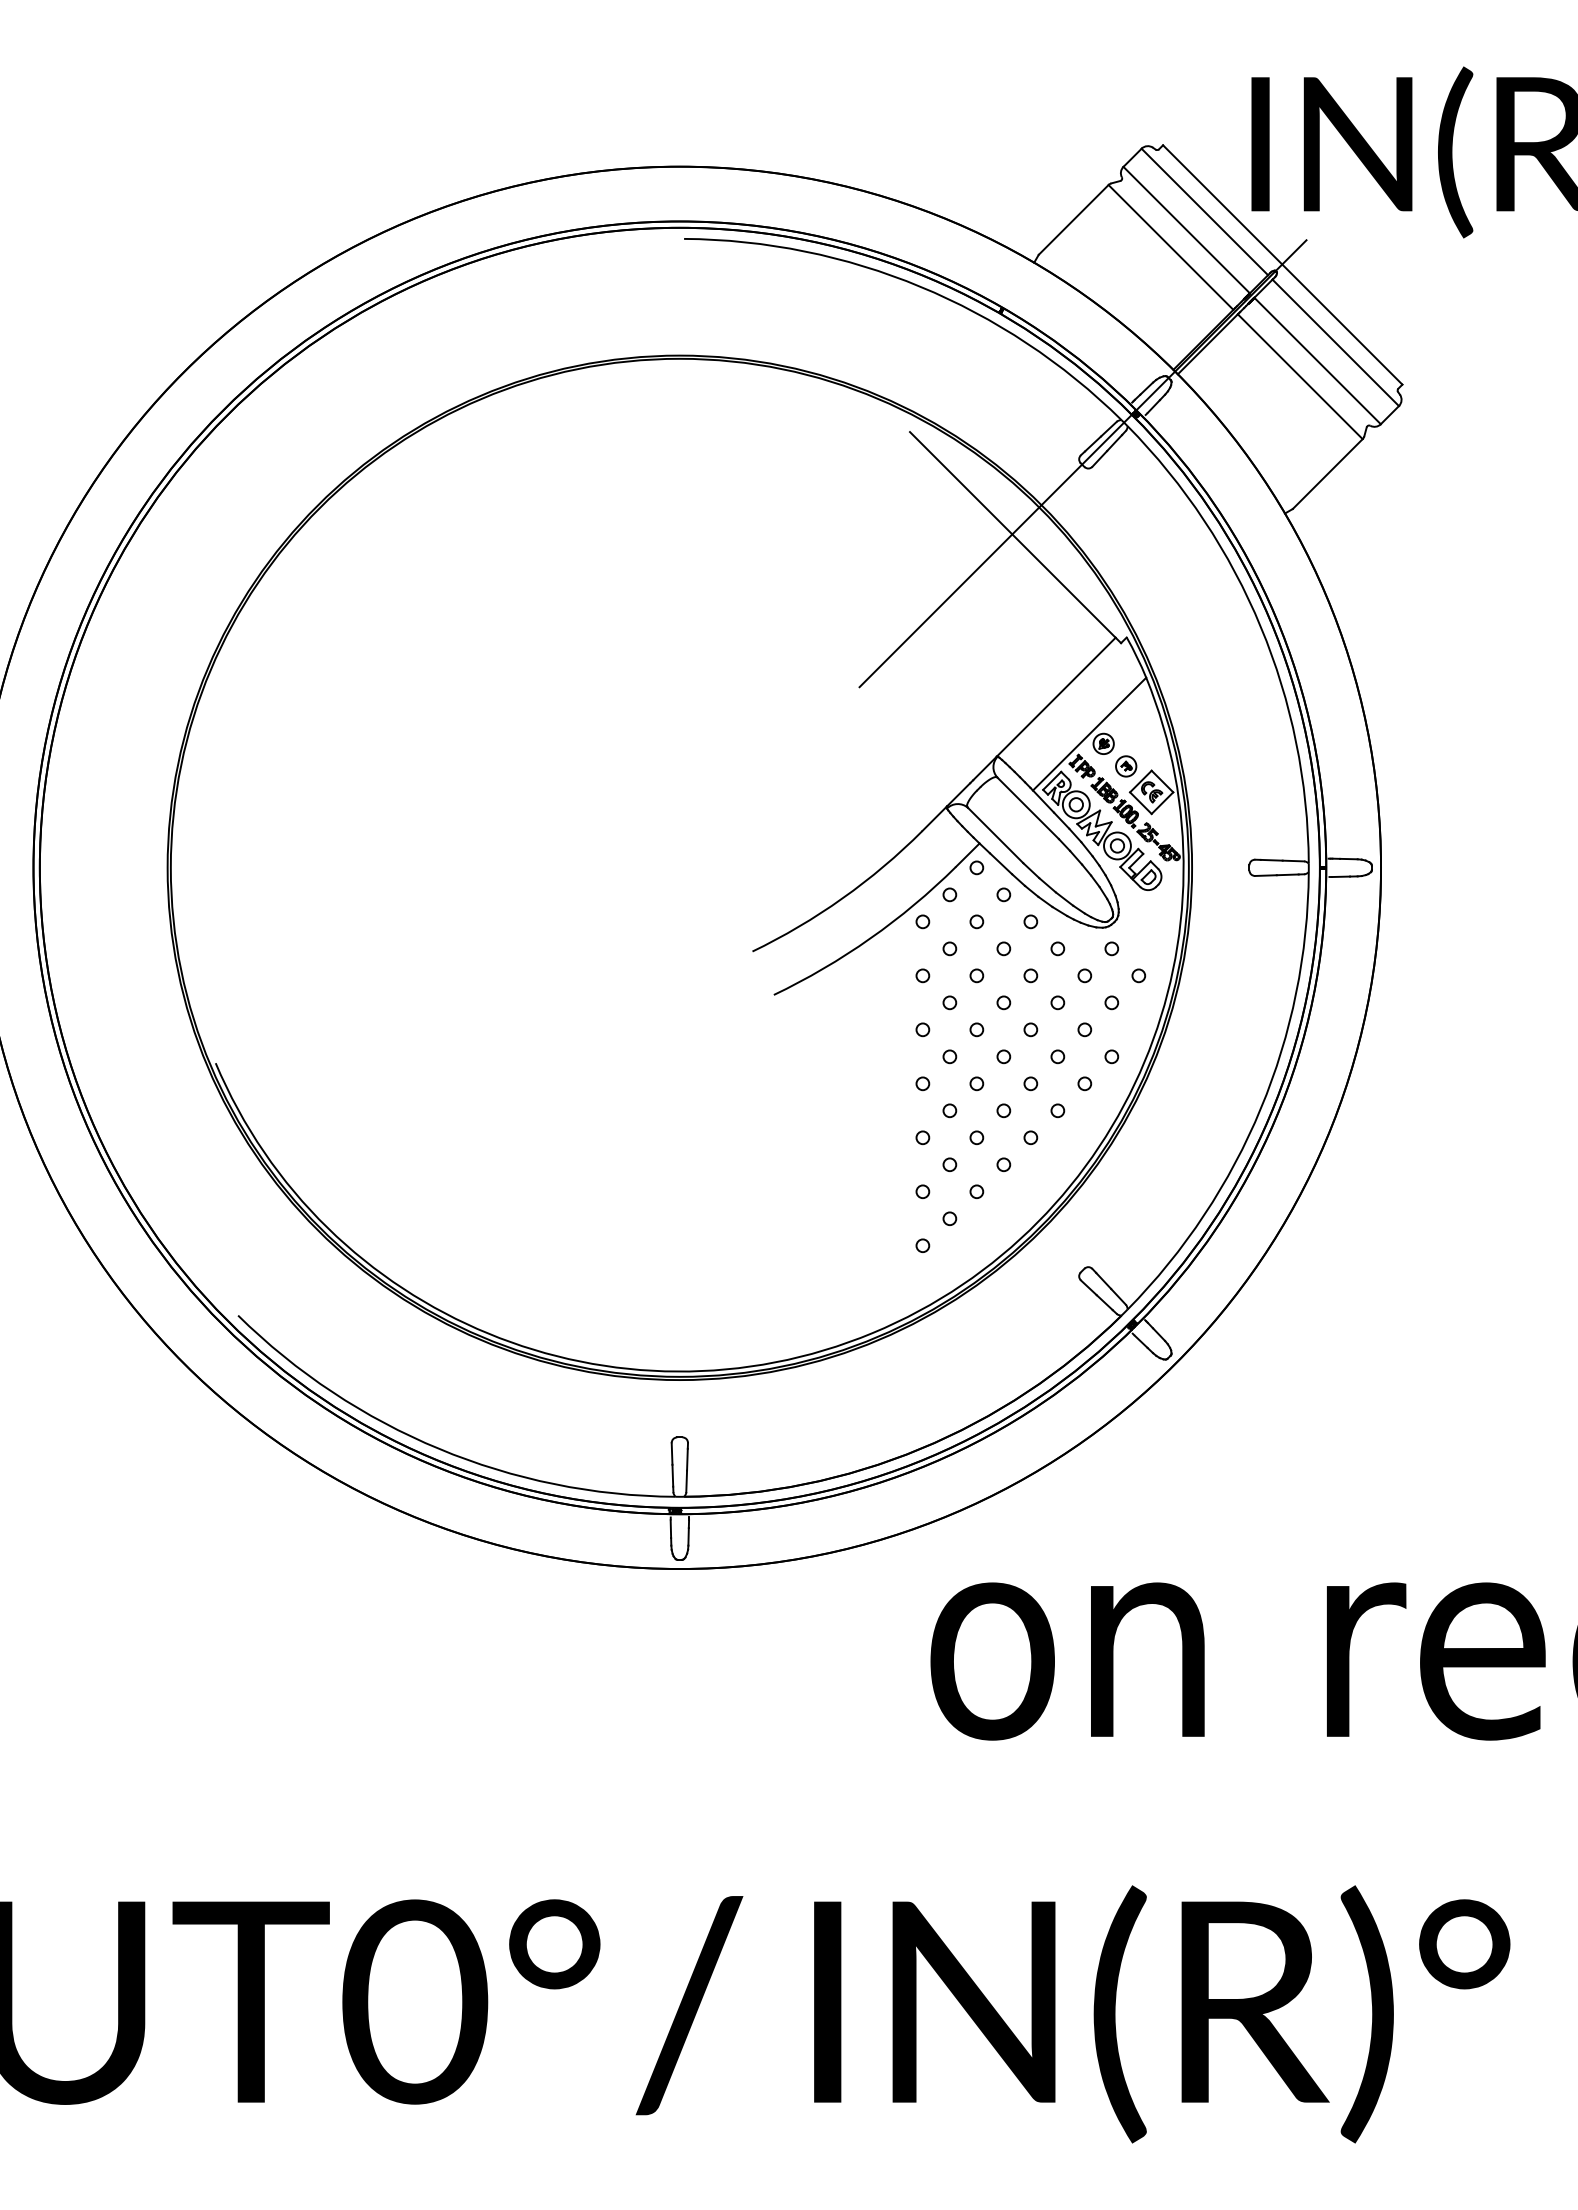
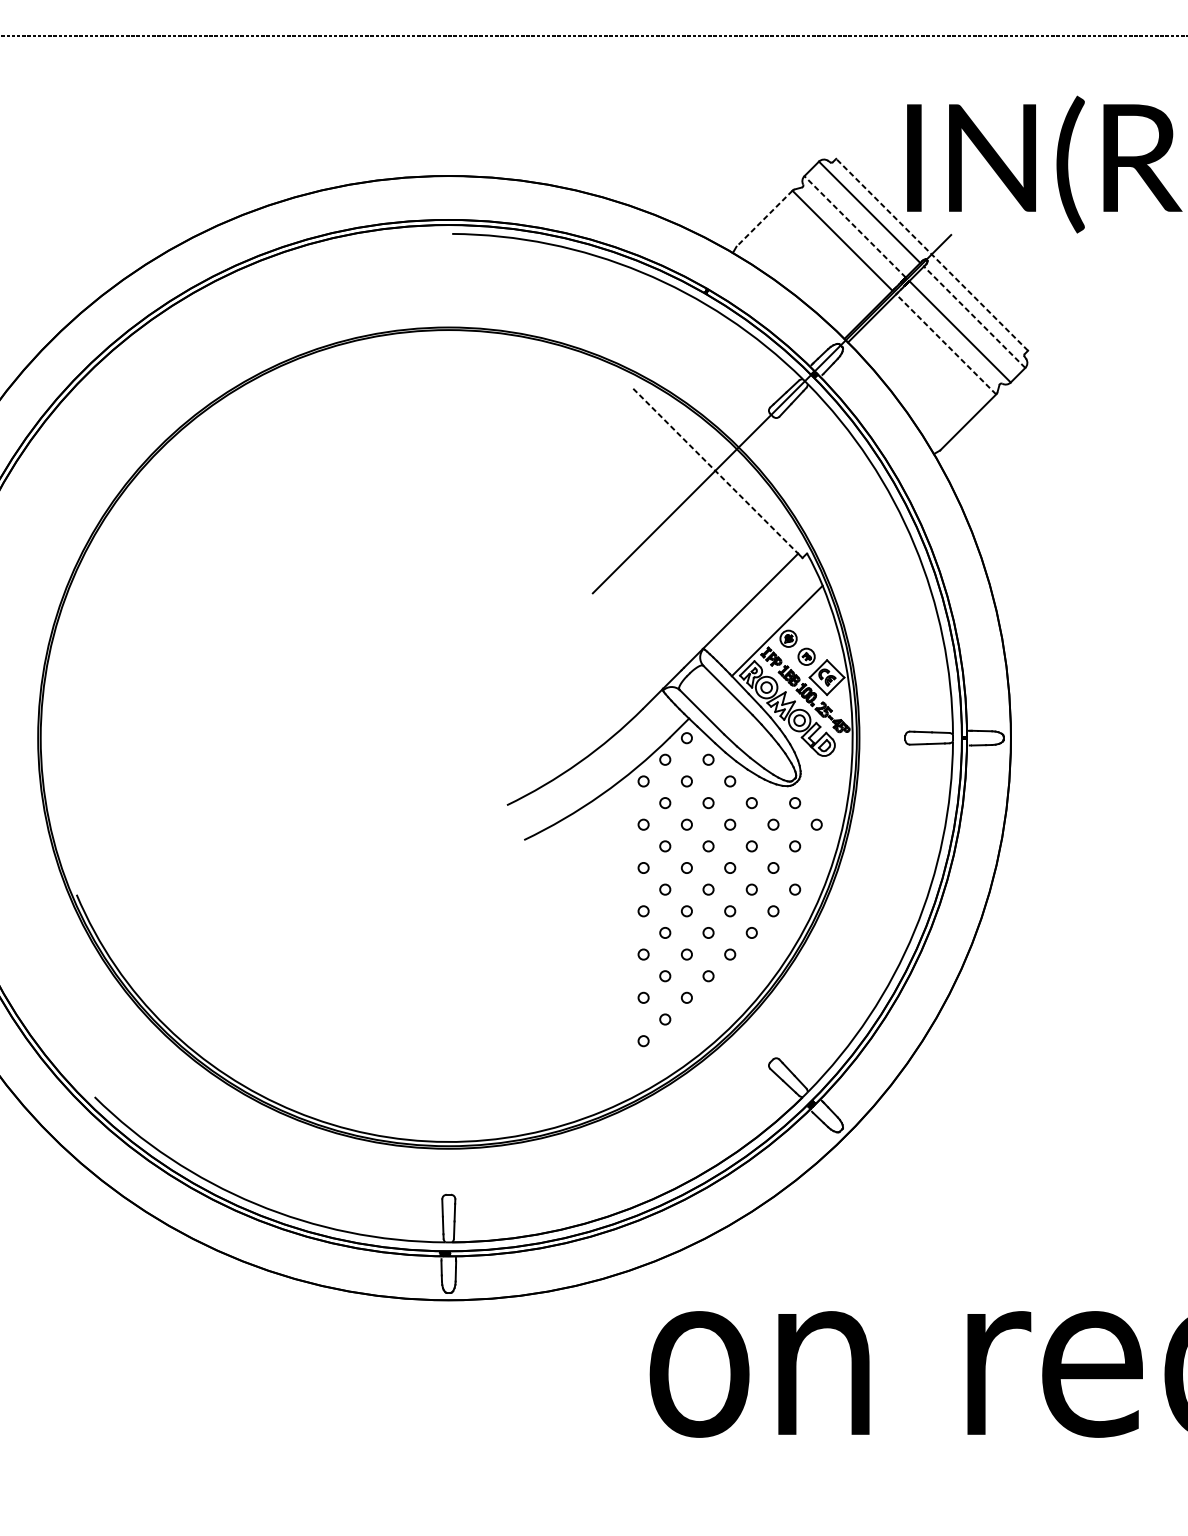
line: (1073, 220) -> (764, 219), solid -> dashed
line: (1186, 229) -> (854, 226), solid -> dashed
line: (1282, 264) -> (931, 254), solid -> dashed
line: (1335, 342) -> (974, 316), solid -> dashed
line: (1299, 376) -> (945, 344), solid -> dashed
line: (1013, 535) -> (716, 471), solid -> dashed

